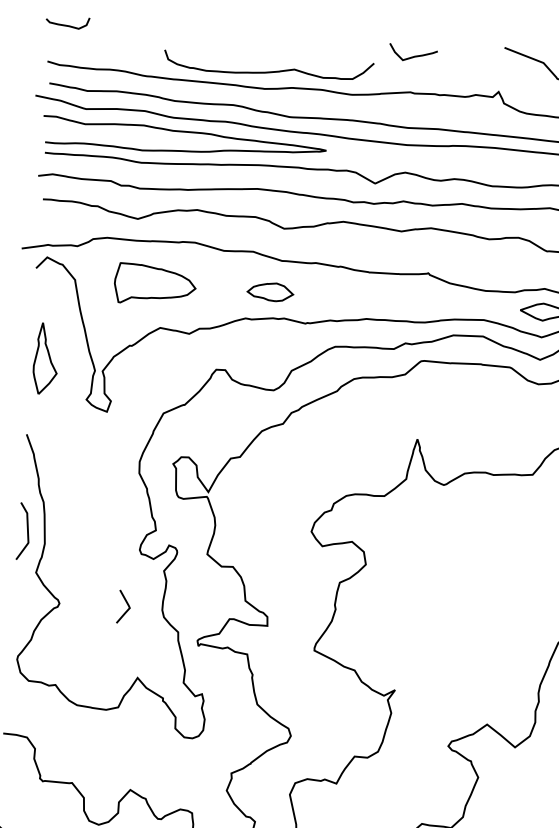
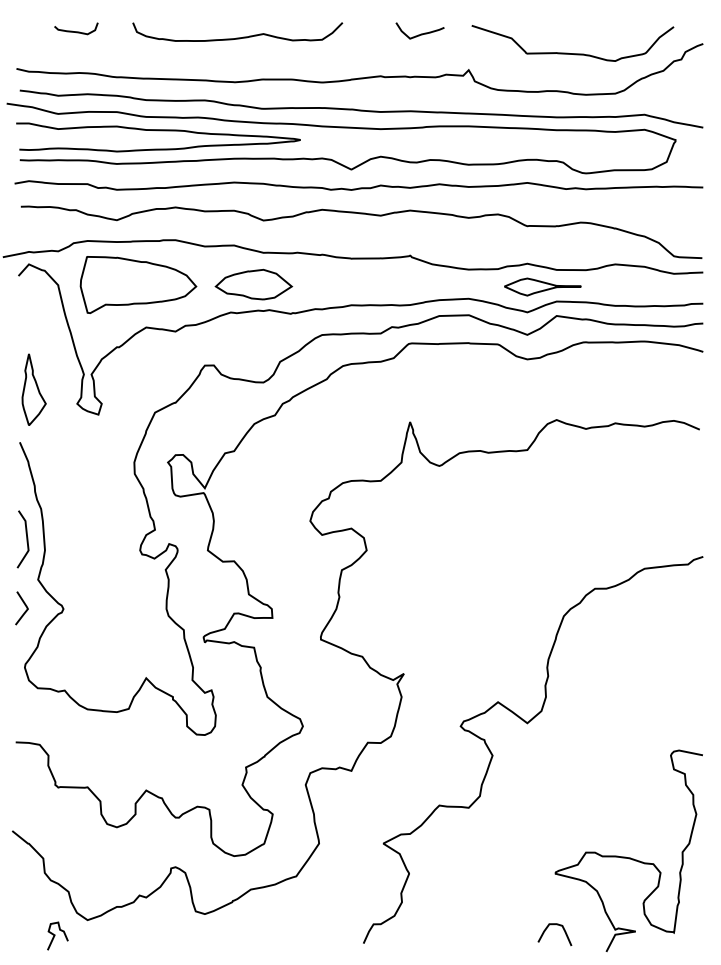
curve: (67, 25) -> (76, 31), moved
curve: (413, 55) -> (420, 33), moved
curve: (268, 71) -> (237, 37), moved
part: (155, 284) -> (138, 284), size x1.43
part: (270, 291) -> (253, 284), size x1.67
part: (45, 358) -> (33, 389), moved
line: (126, 604) -> (24, 605), moved

